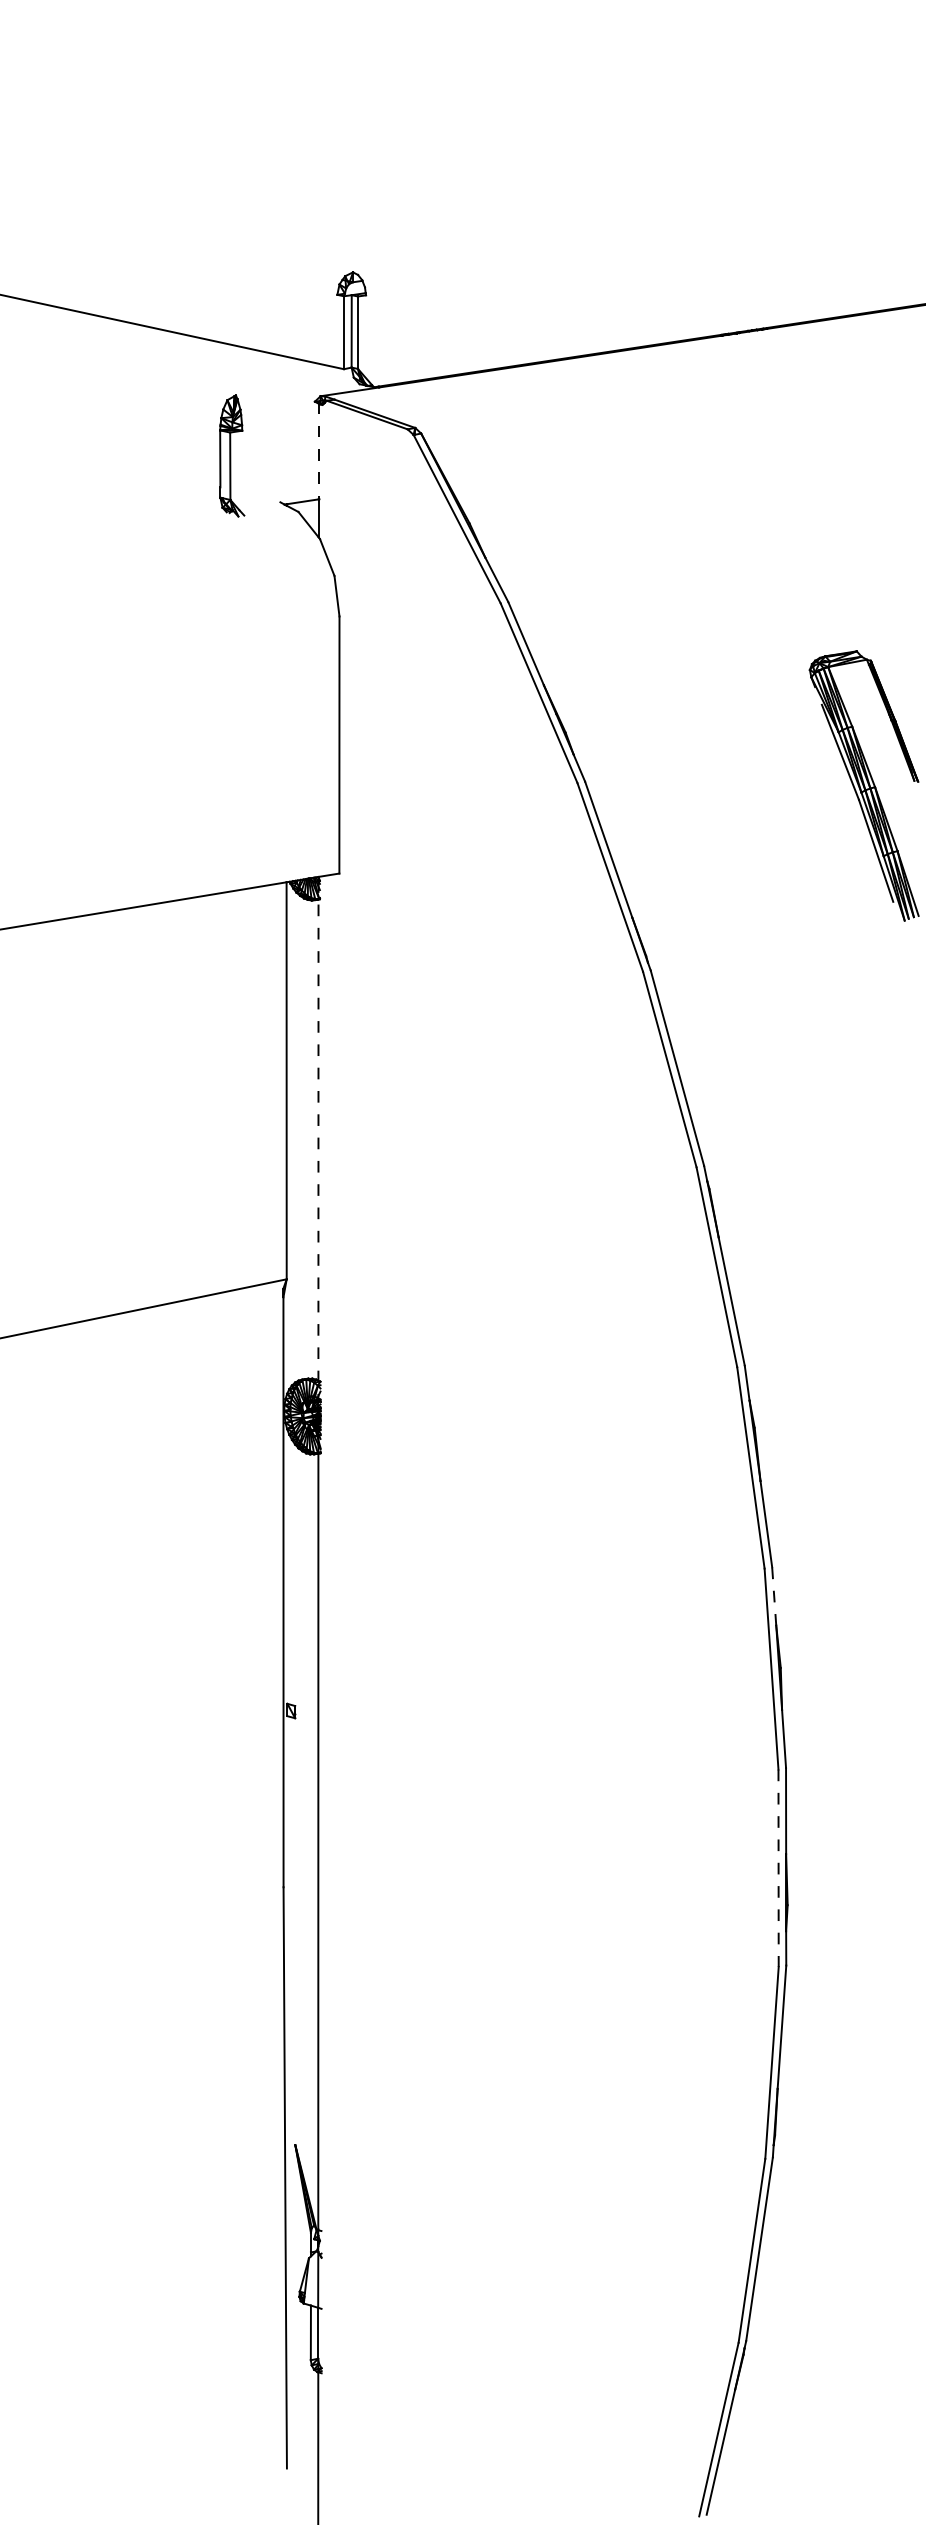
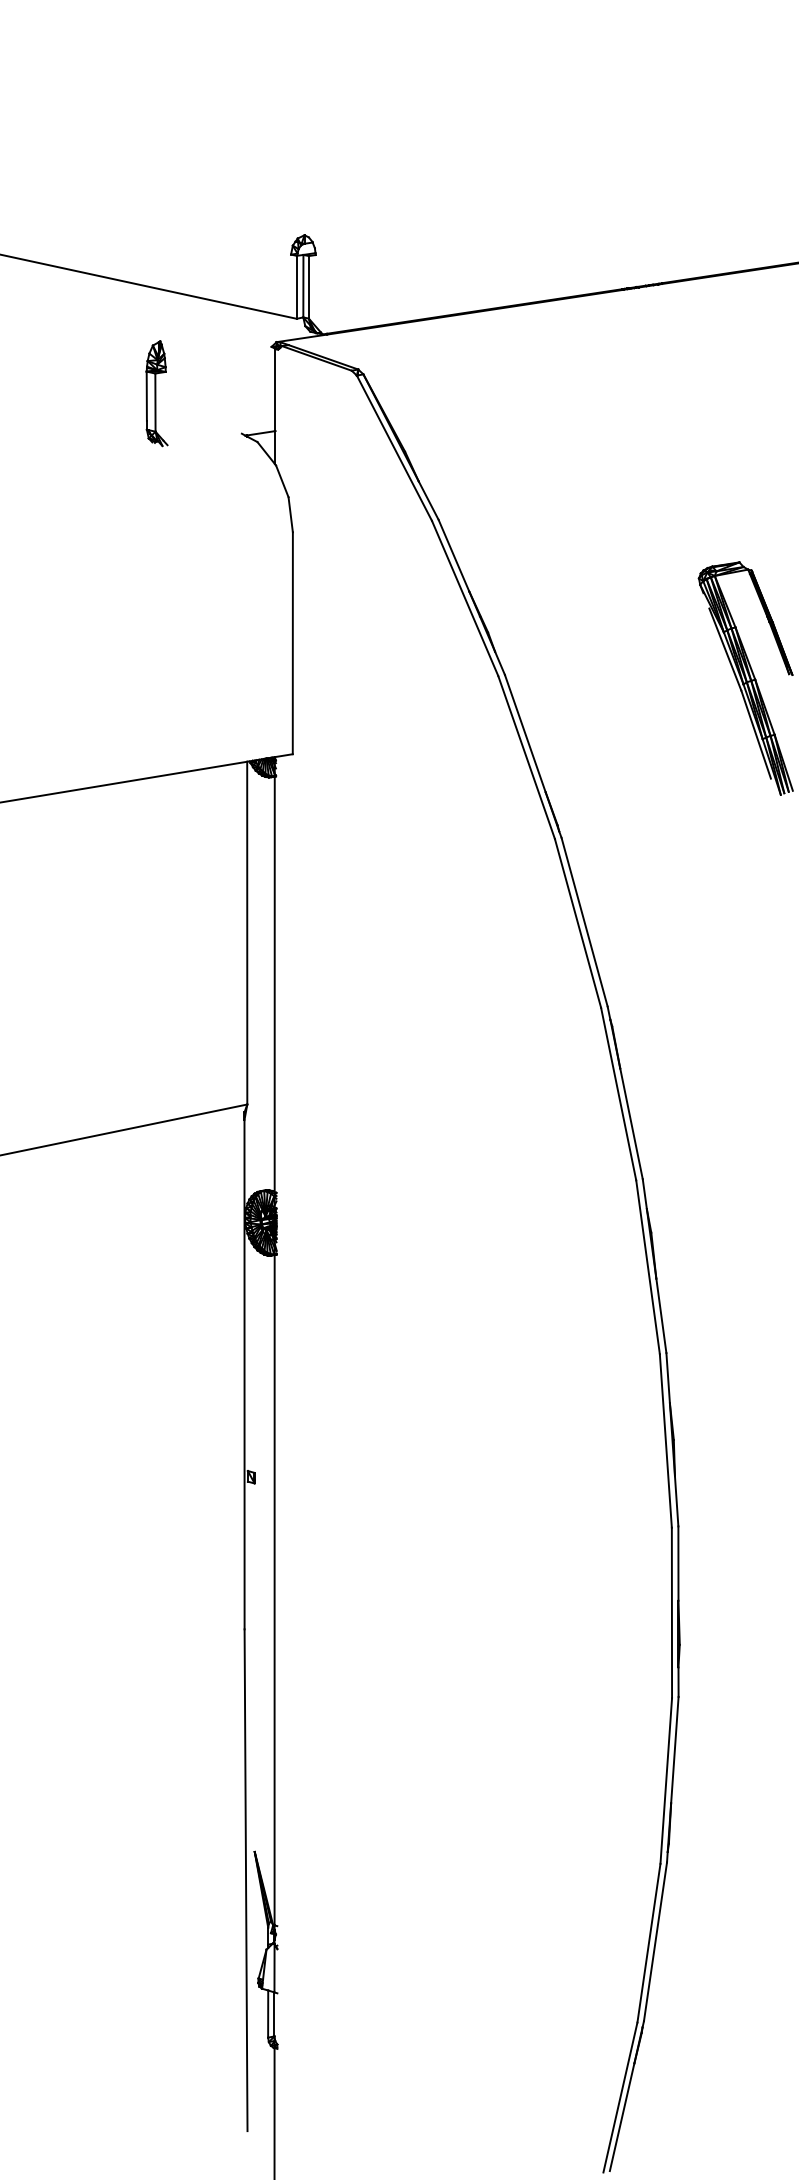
line: (318, 451) -> (274, 389), dashed -> solid
part: (232, 455) -> (157, 393), moved
line: (318, 1140) -> (274, 984), dashed -> solid
line: (774, 1595) -> (668, 1377), dashed -> solid
line: (778, 1868) -> (671, 1613), dashed -> solid

